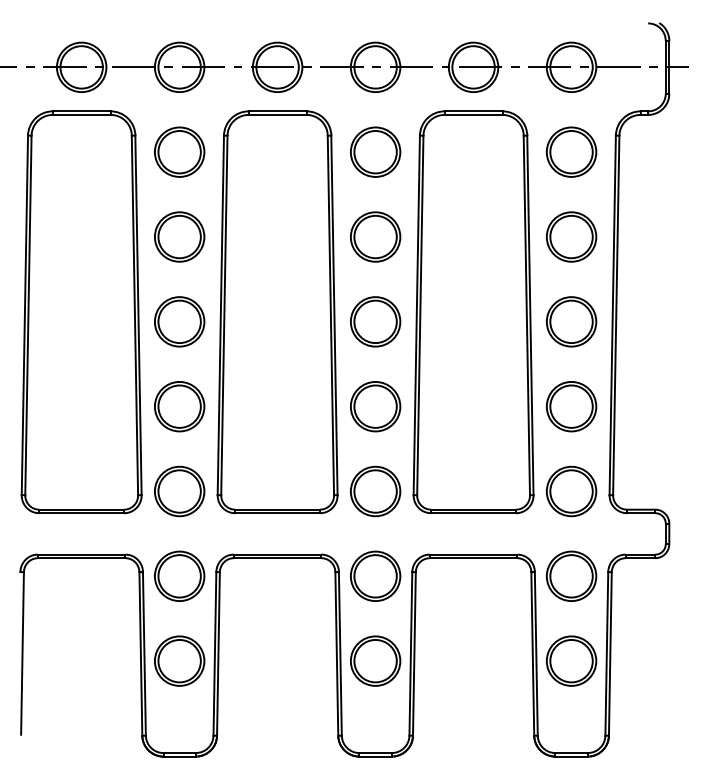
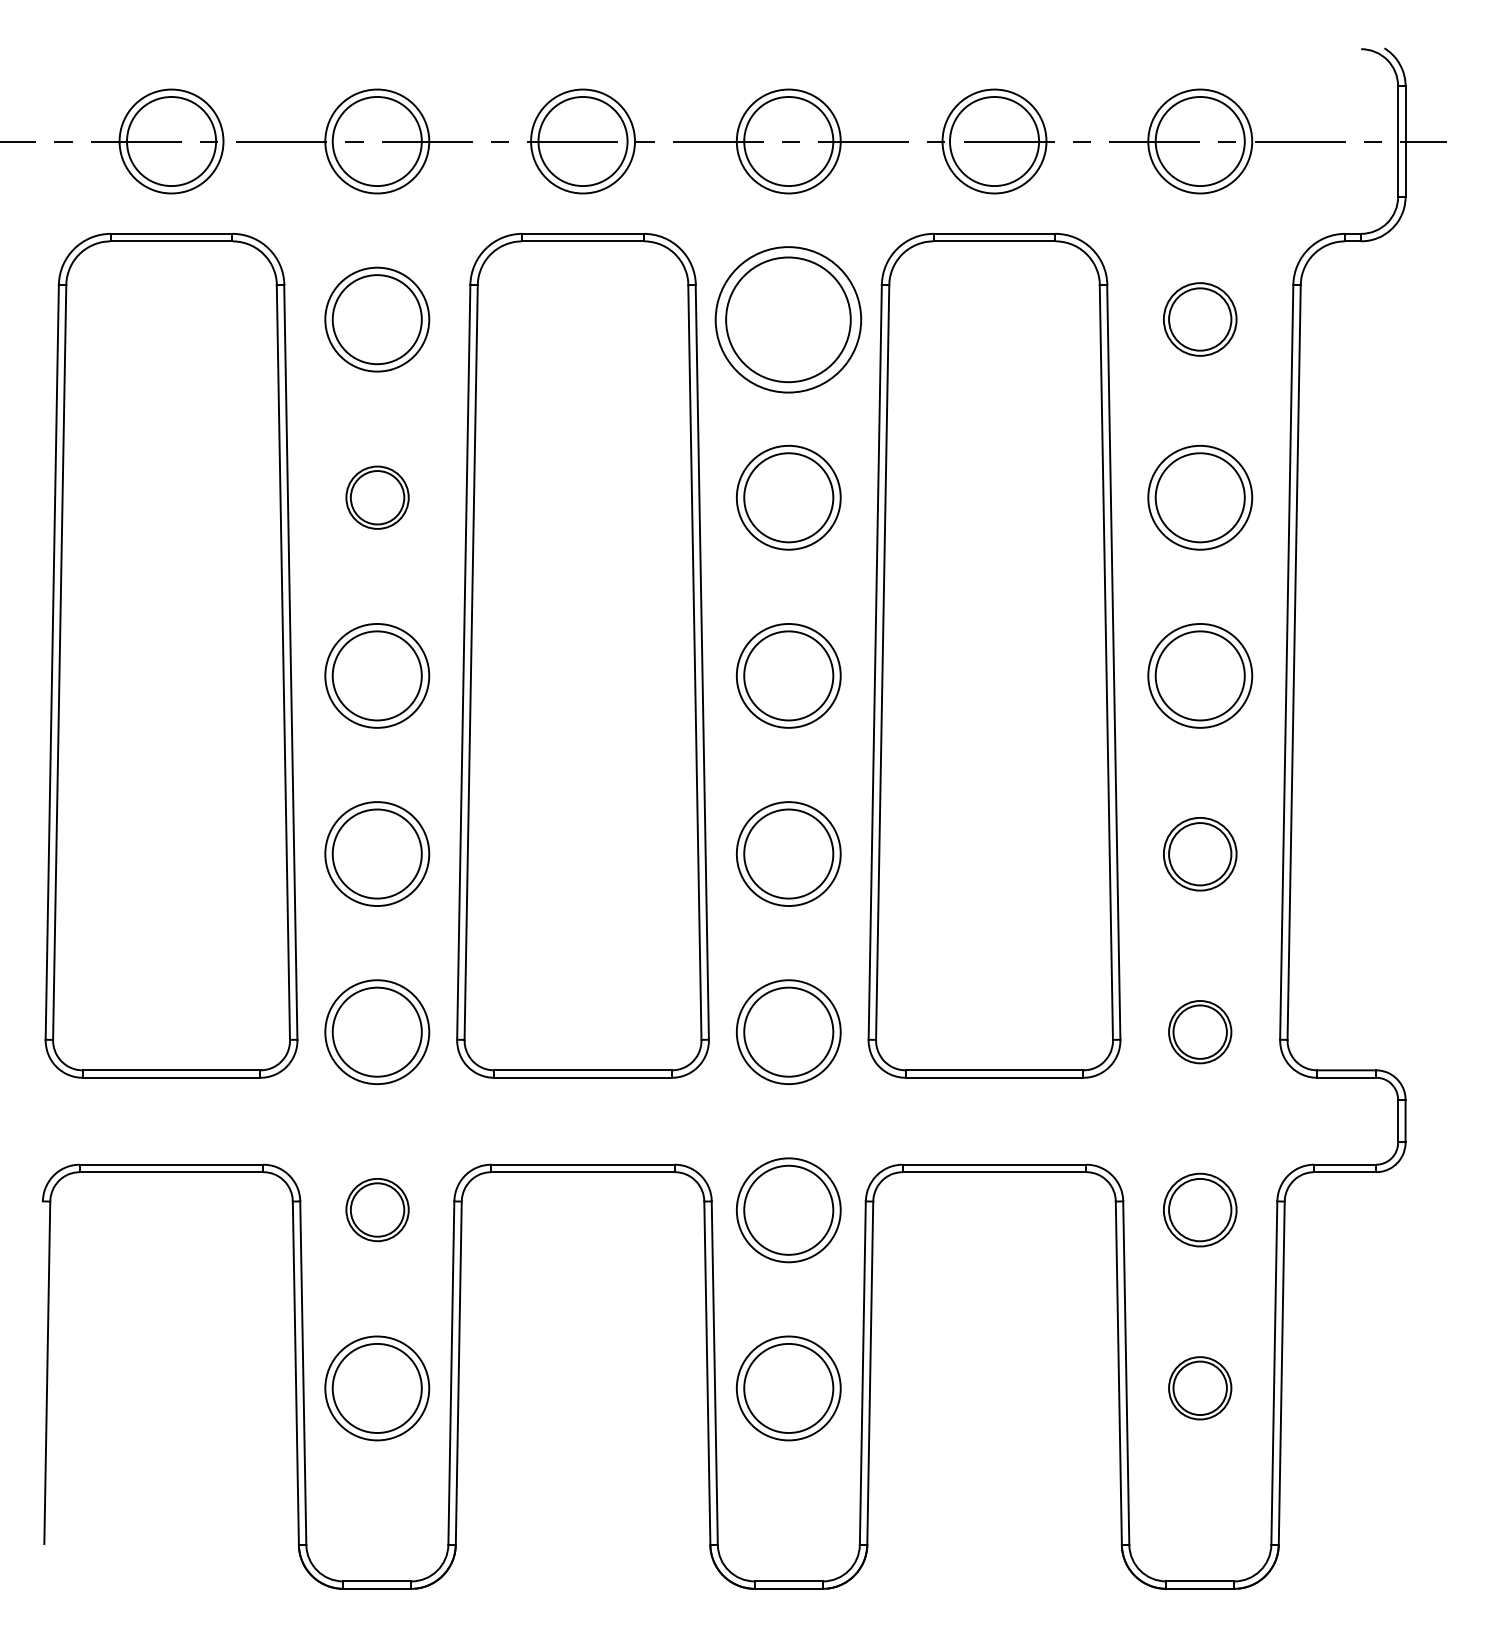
part: (375, 151) -> (788, 318), size x1.4
part: (571, 151) -> (1200, 318), size x0.7
part: (179, 236) -> (376, 496), size x0.6
part: (571, 406) -> (1200, 853), size x0.7
part: (571, 491) -> (1200, 1032), size x0.6
part: (179, 575) -> (376, 1208), size x0.6
part: (571, 575) -> (1200, 1208), size x0.7
part: (571, 660) -> (1200, 1387), size x0.6

